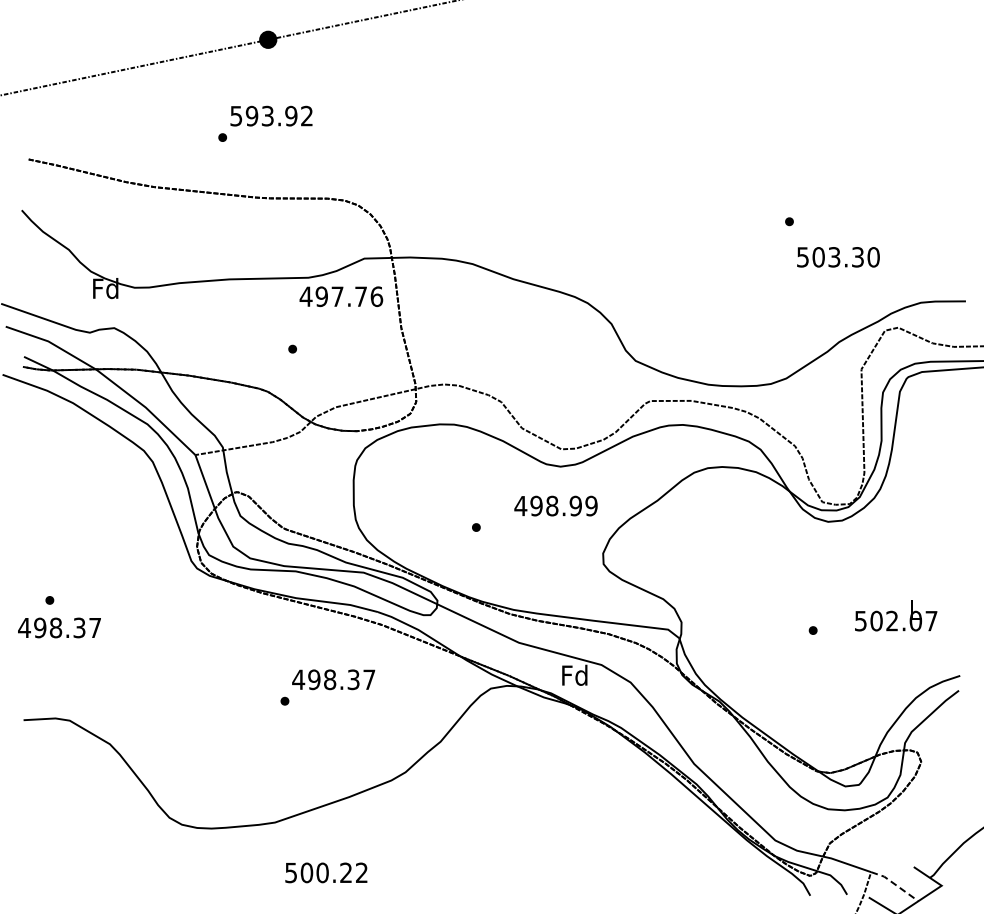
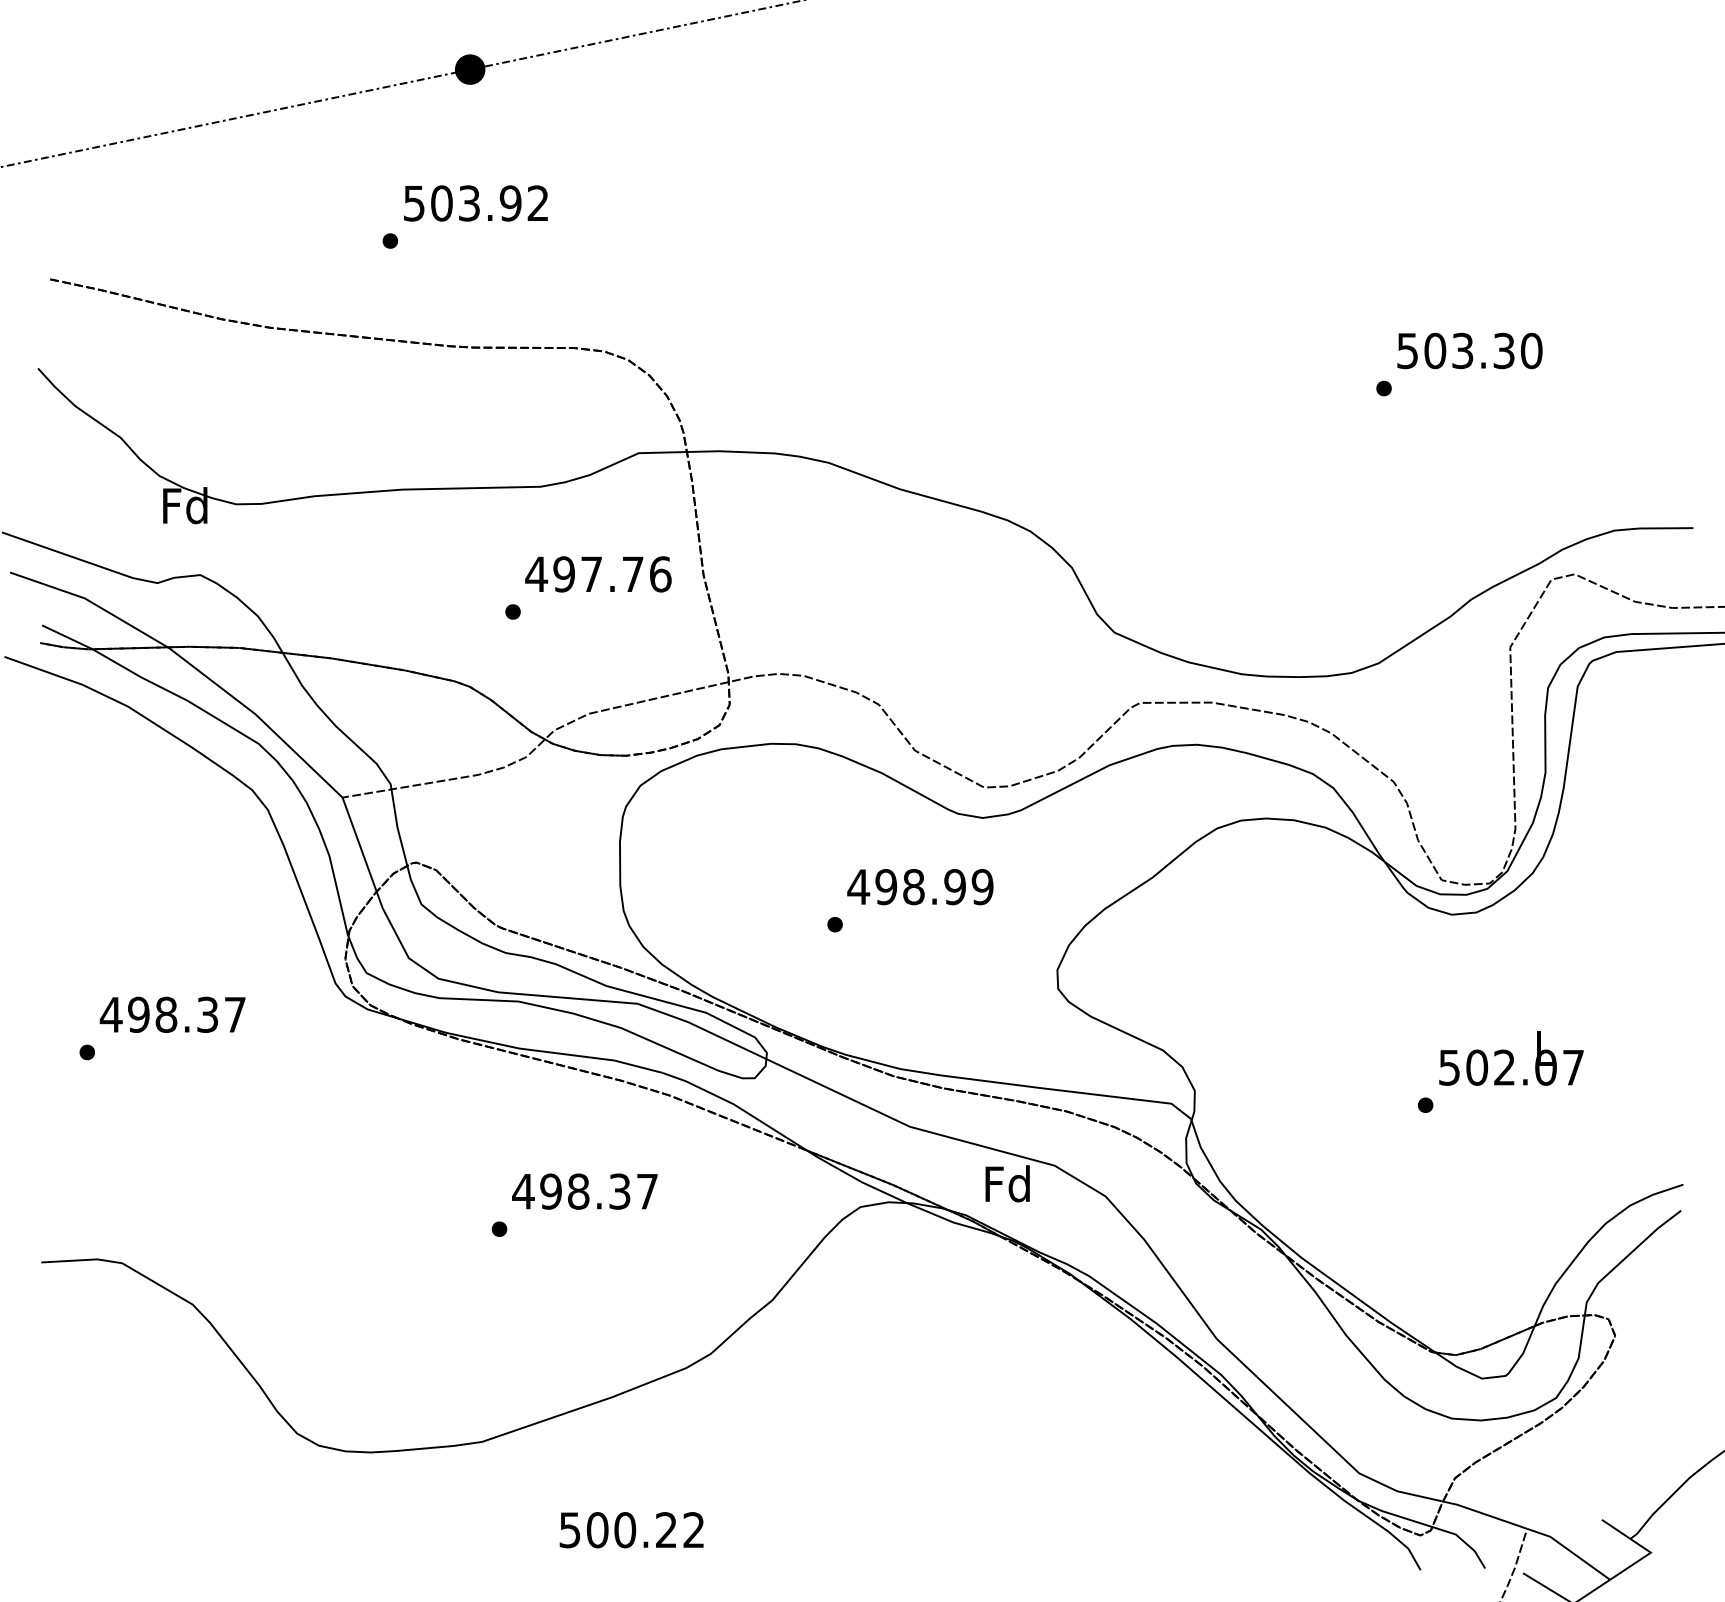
text: (251, 116) -> (440, 204), 593.92 -> 503.92
text: (838, 257) -> (1469, 351), moved
text: (341, 296) -> (598, 573), moved
text: (555, 505) -> (919, 886), moved
text: (896, 615) -> (1512, 1057), moved
text: (59, 627) -> (172, 1014), moved
text: (326, 872) -> (631, 1529), moved
line: (895, 884) -> (1569, 1550), dashed -> solid

